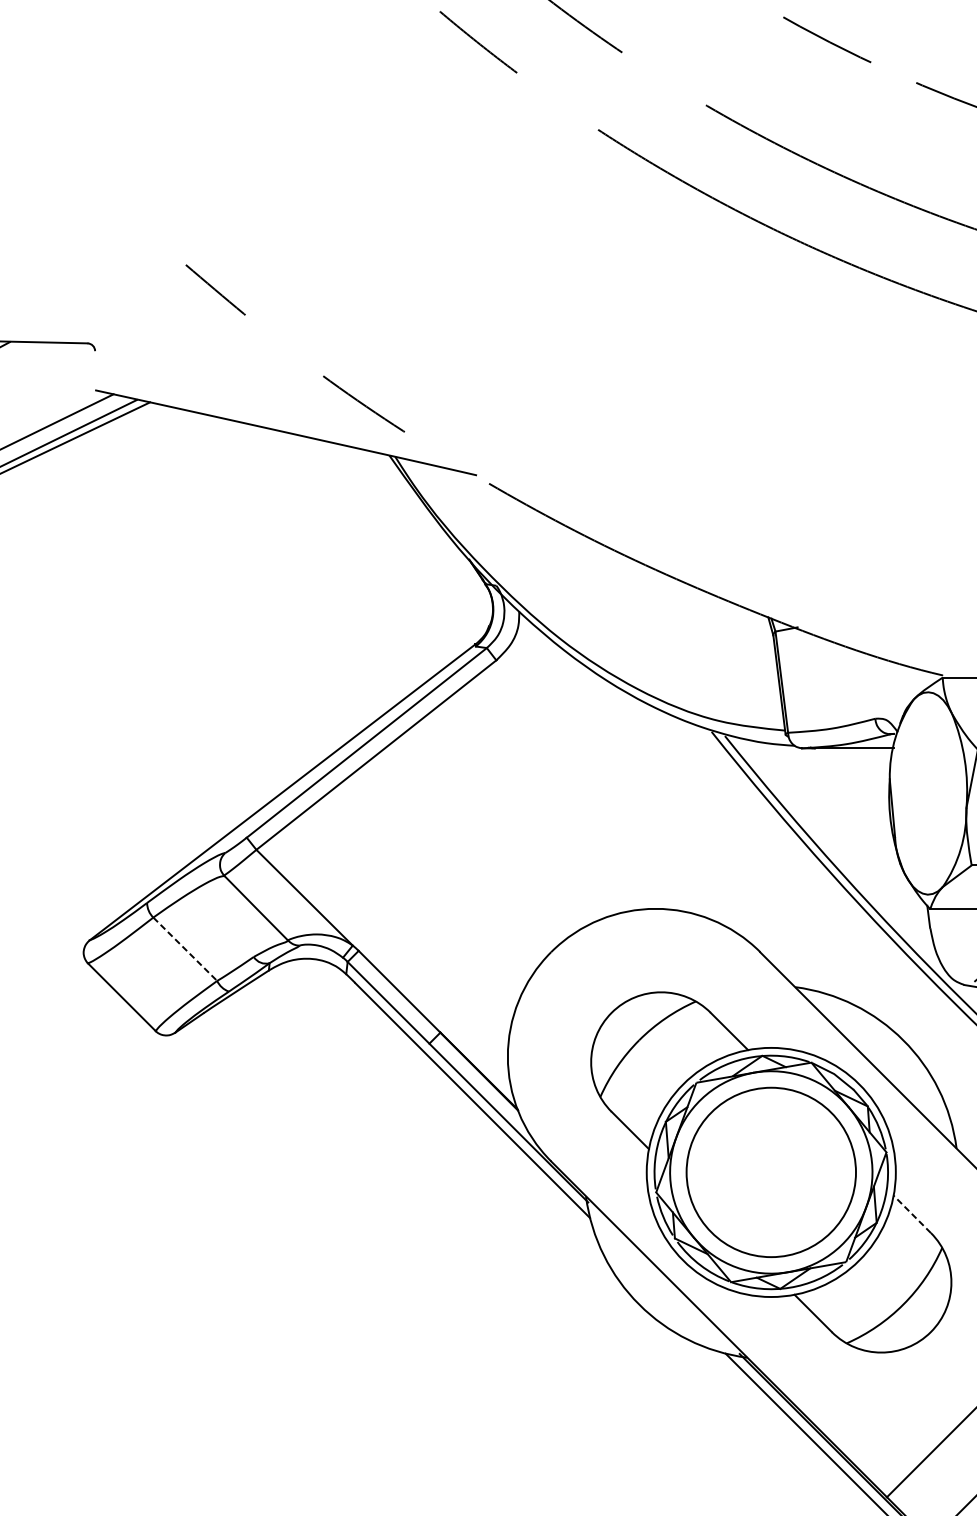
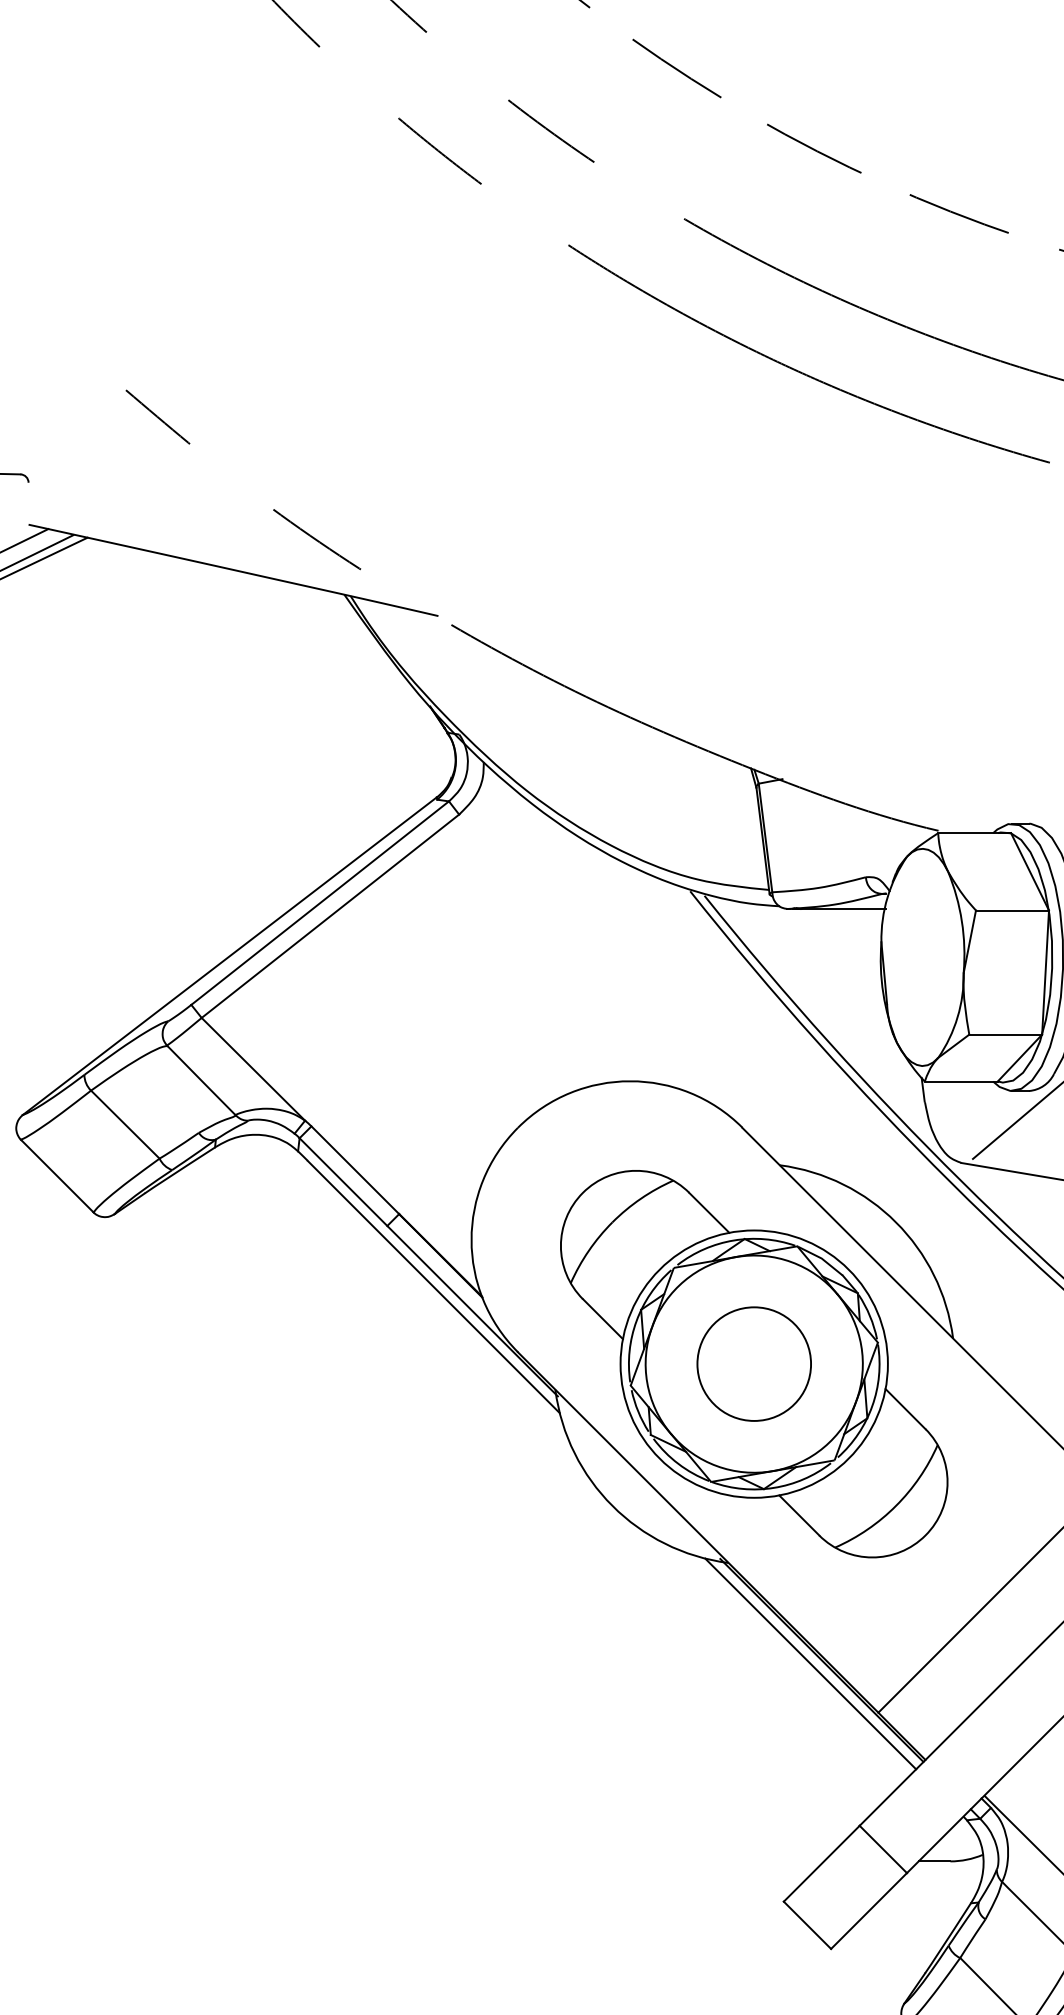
line: (185, 949) -> (125, 1124), dashed -> solid
circle: (771, 1171) -> (754, 1363), size x0.62
line: (912, 1213) -> (905, 1408), dashed -> solid

